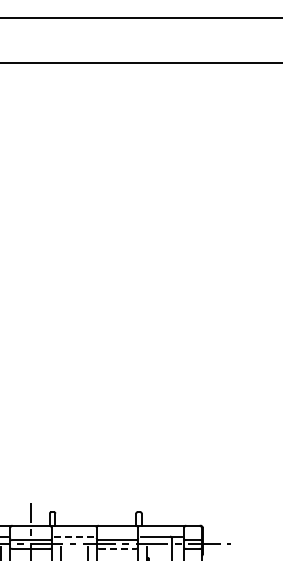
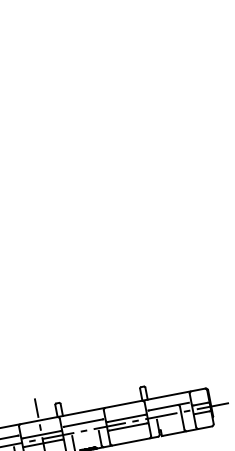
line: (74, 536) -> (83, 422), dashed -> solid
line: (117, 548) -> (128, 426), dashed -> solid

